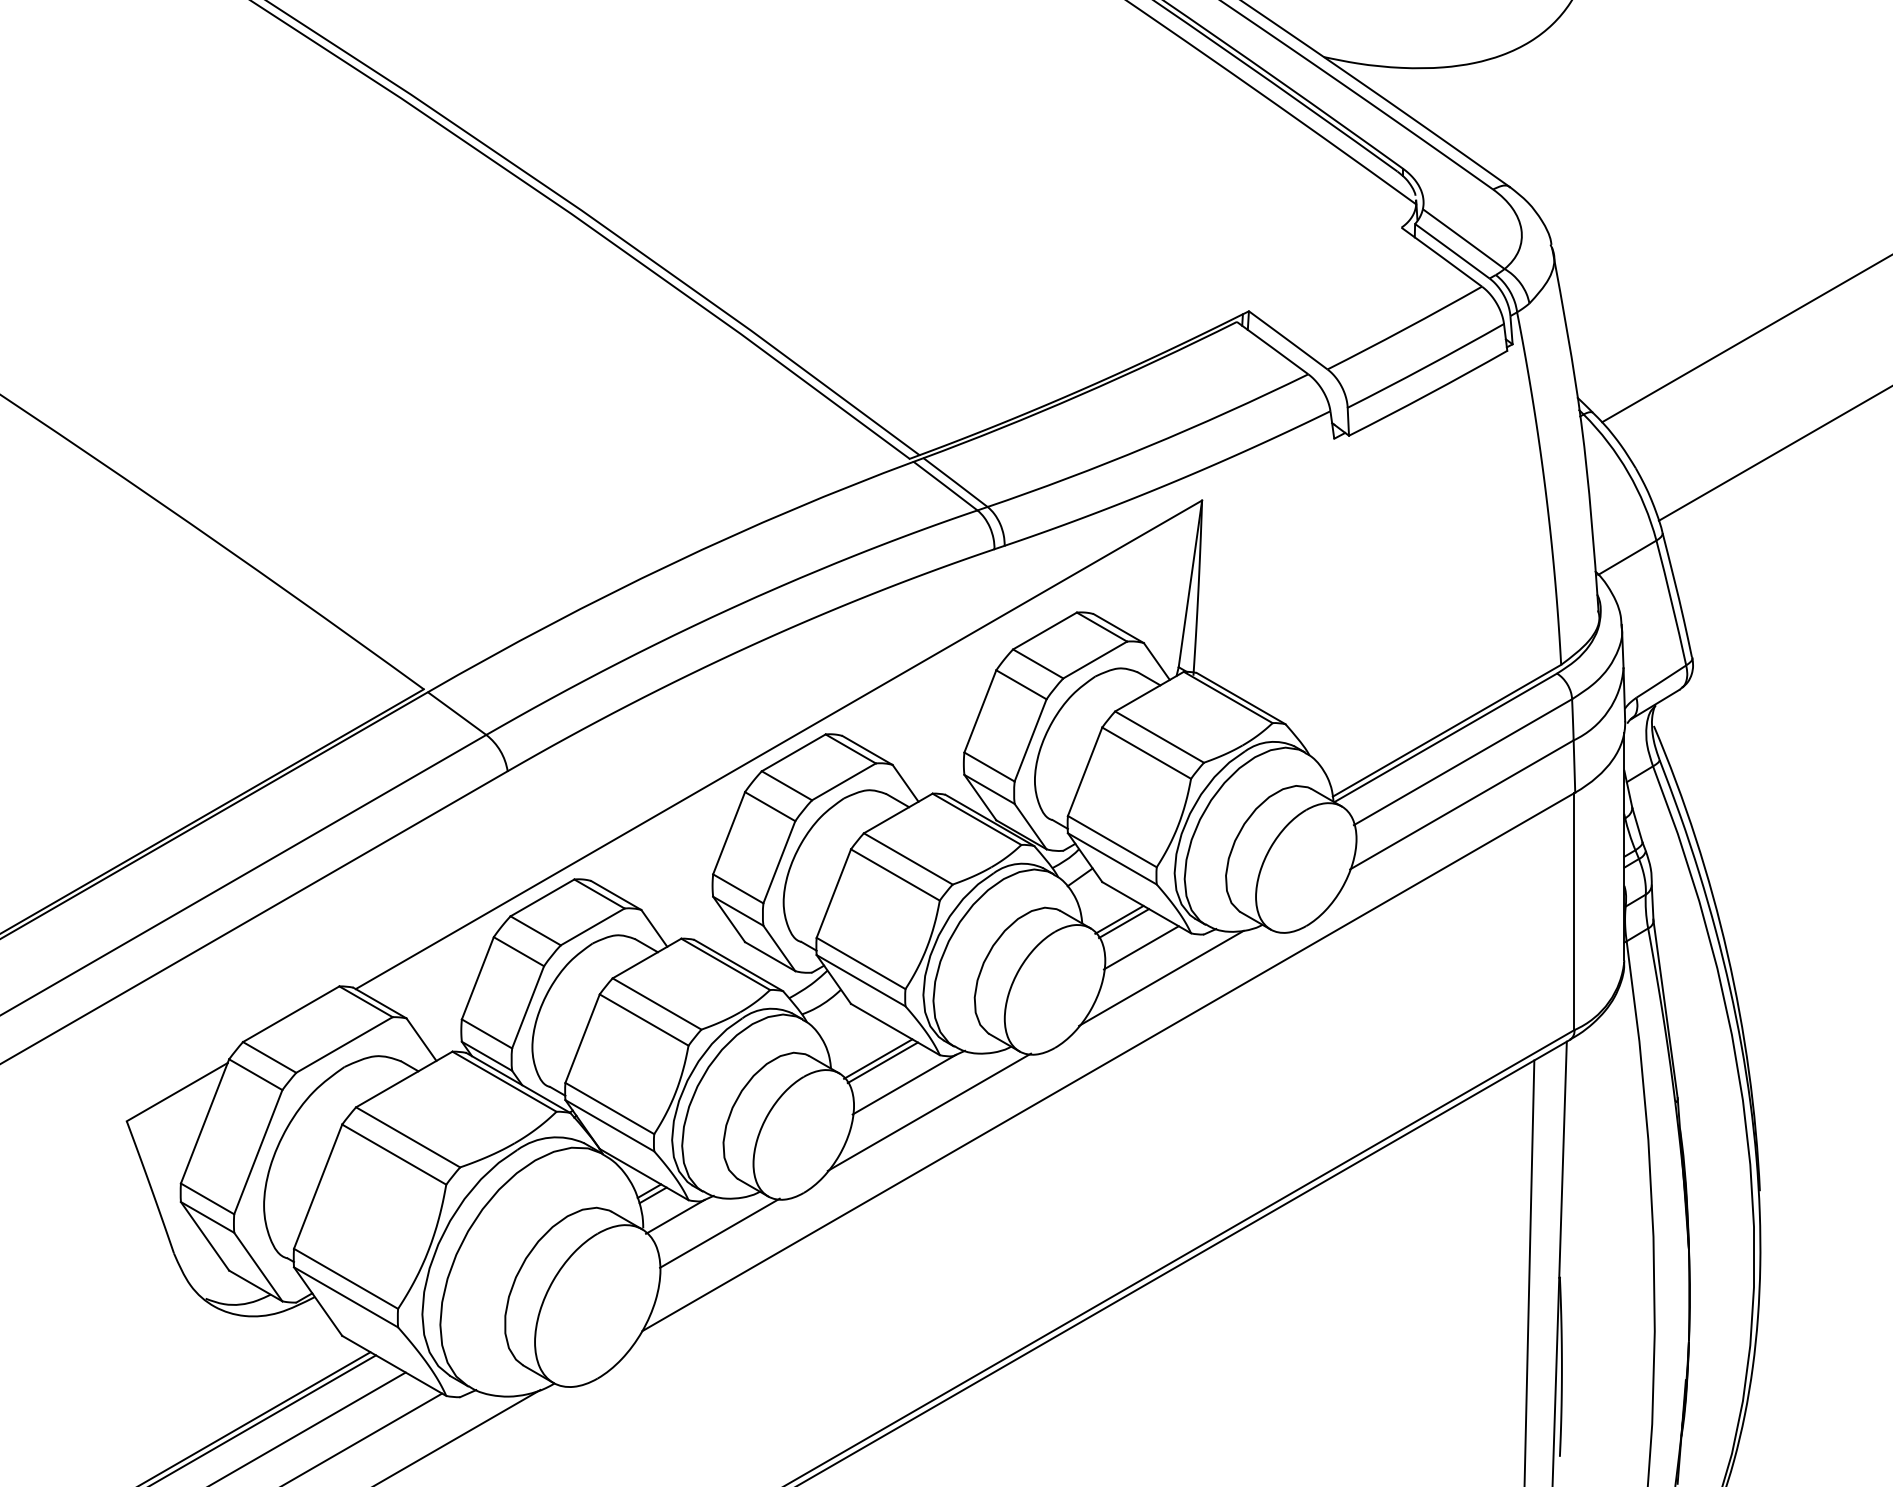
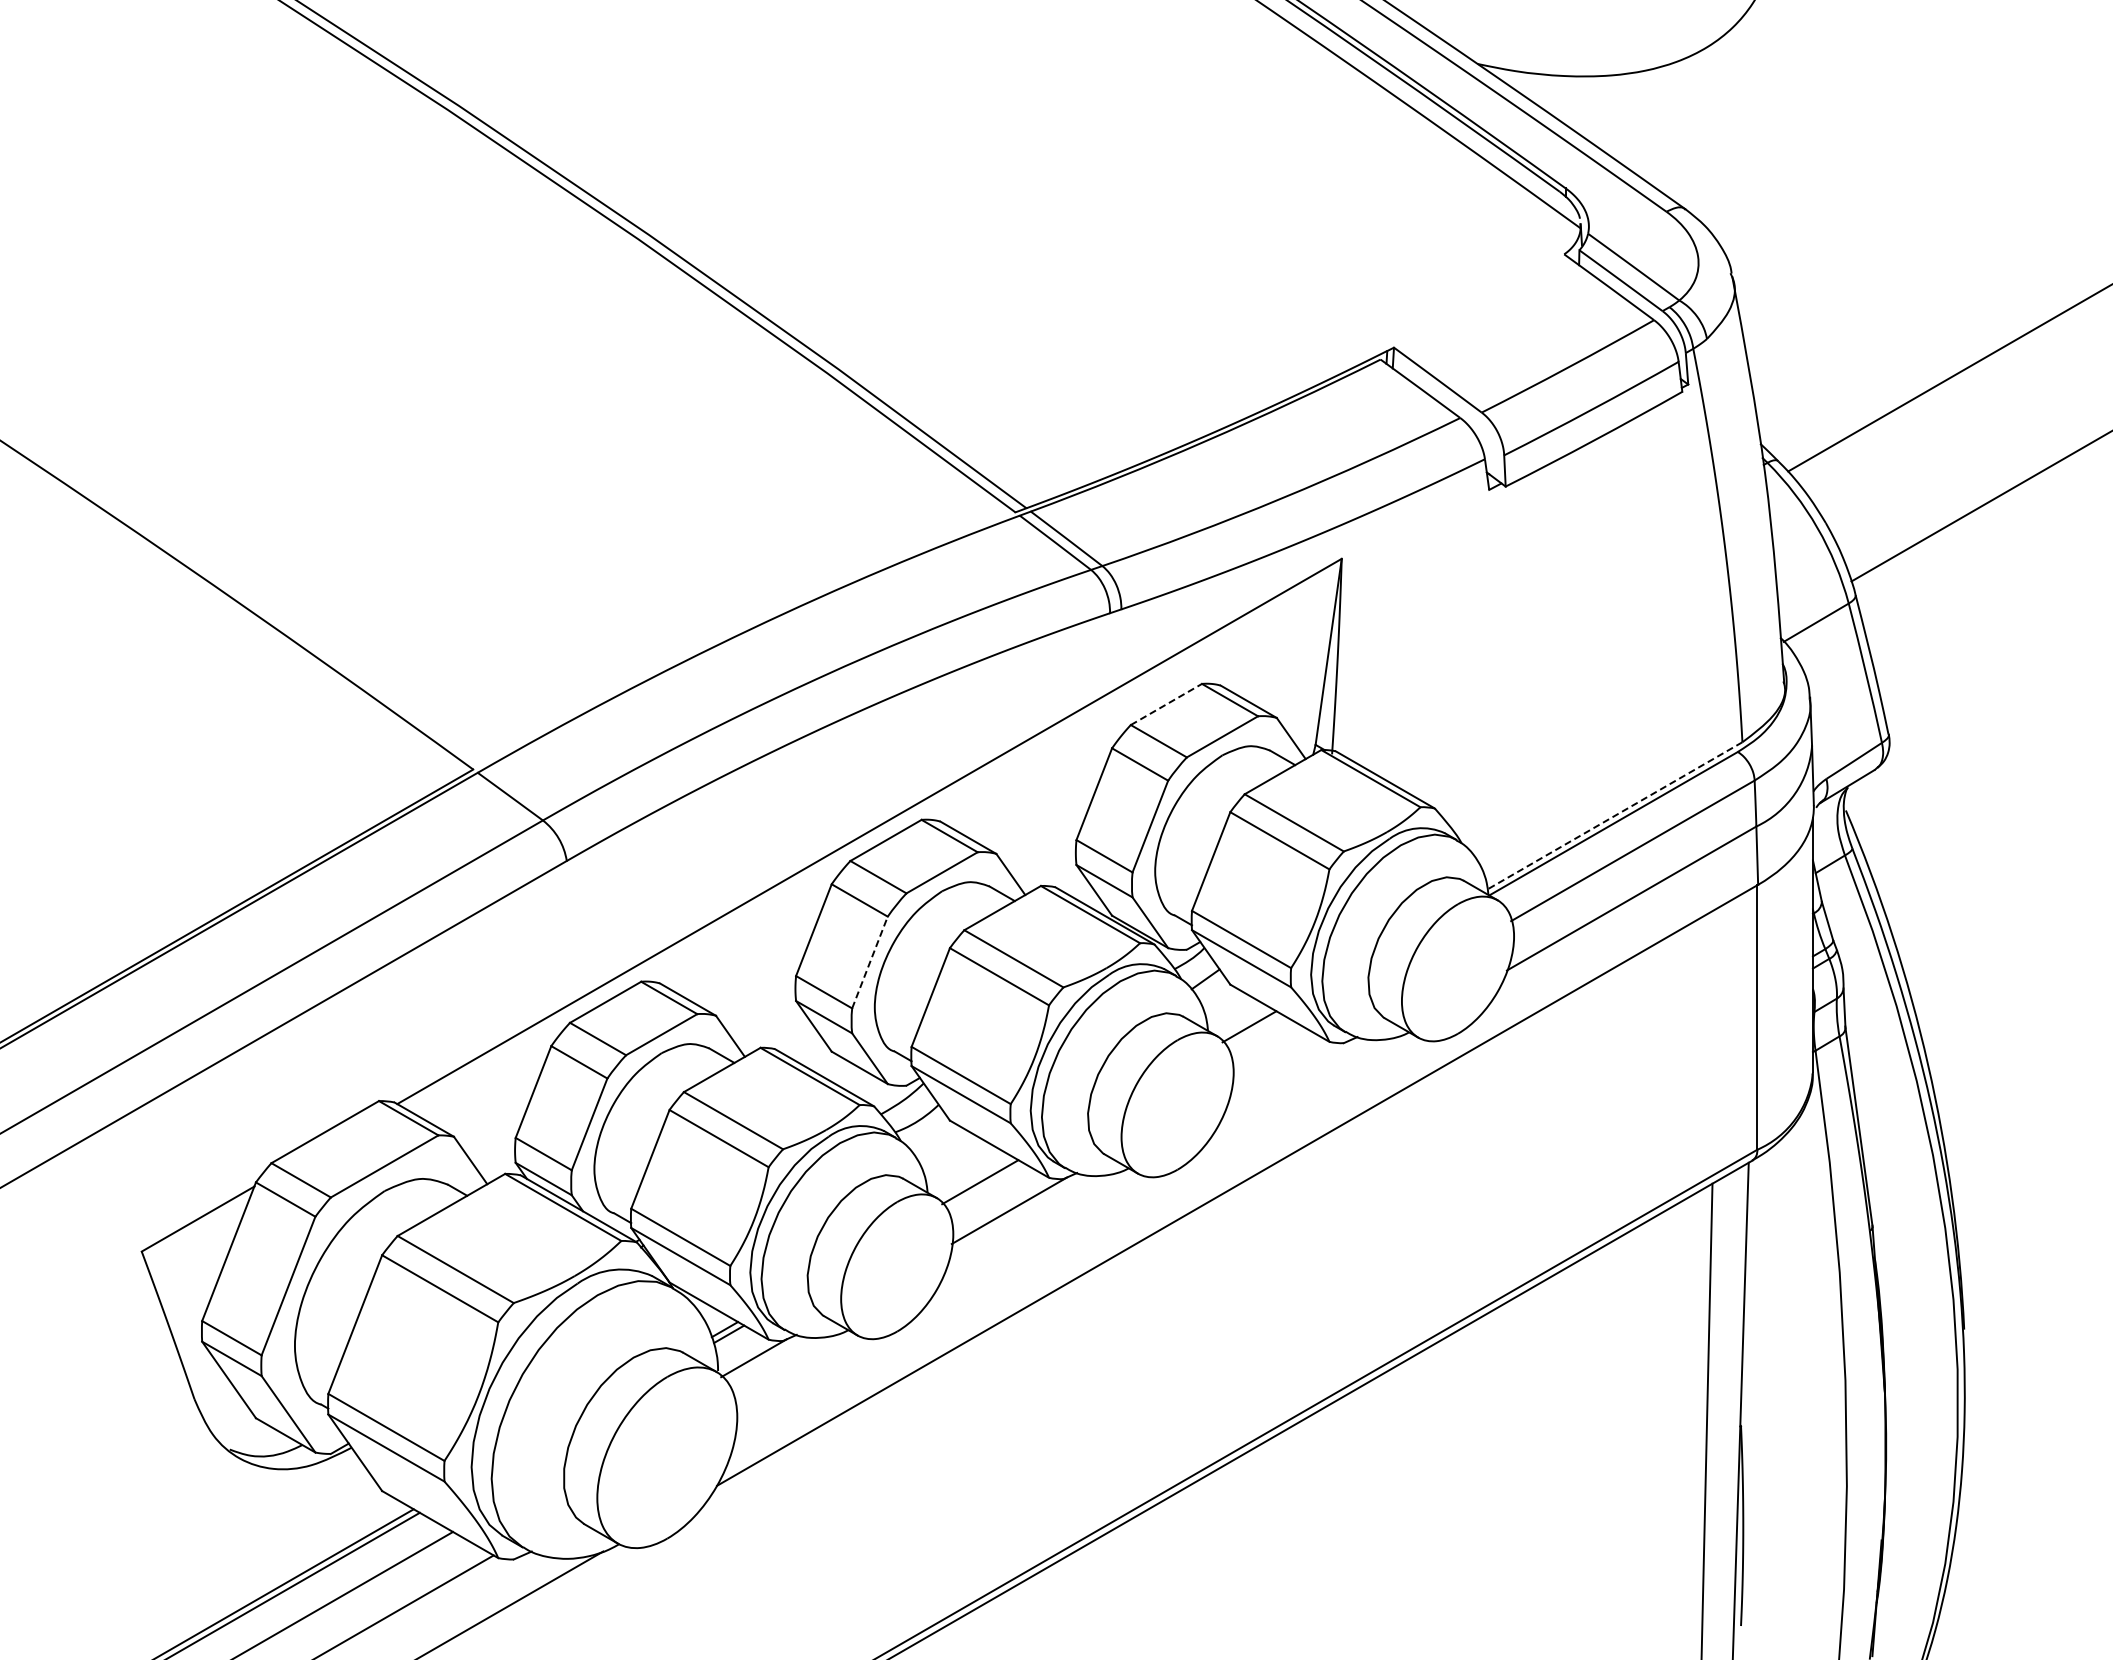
line: (1045, 631) -> (1166, 704), solid -> dashed
line: (1446, 731) -> (1614, 816), solid -> dashed
line: (779, 862) -> (870, 962), solid -> dashed
line: (1123, 923) -> (1254, 1030), removed
line: (1140, 947) -> (1273, 1057), removed
line: (1161, 978) -> (1296, 1092), removed
line: (882, 1062) -> (985, 1185), removed
line: (929, 1112) -> (1037, 1241), removed
line: (719, 1233) -> (803, 1376), removed

